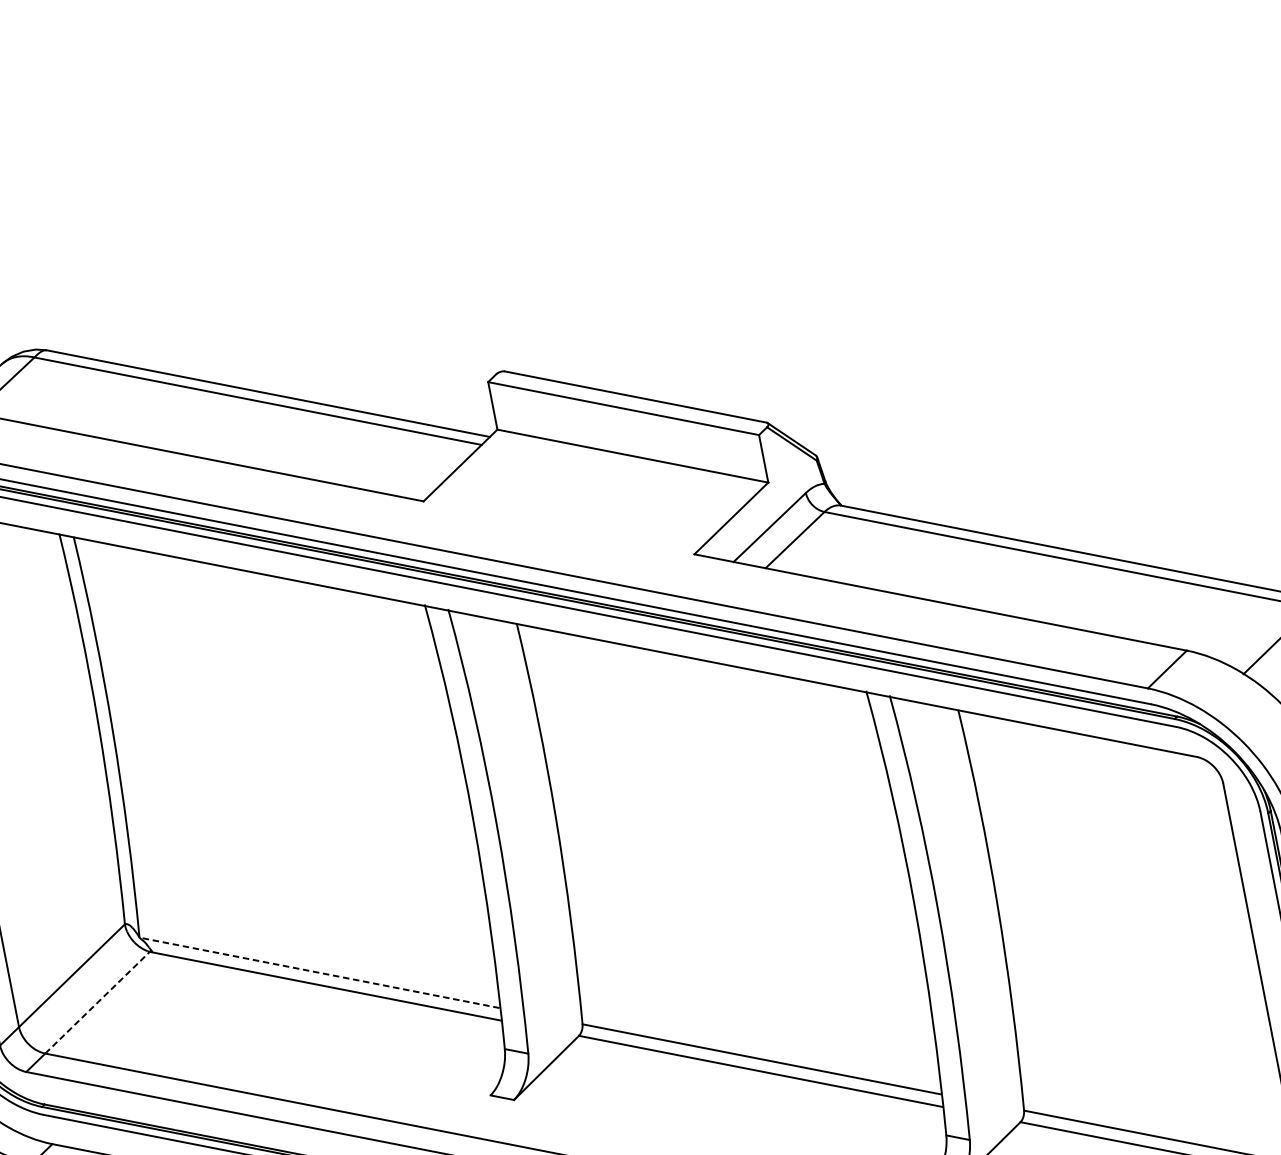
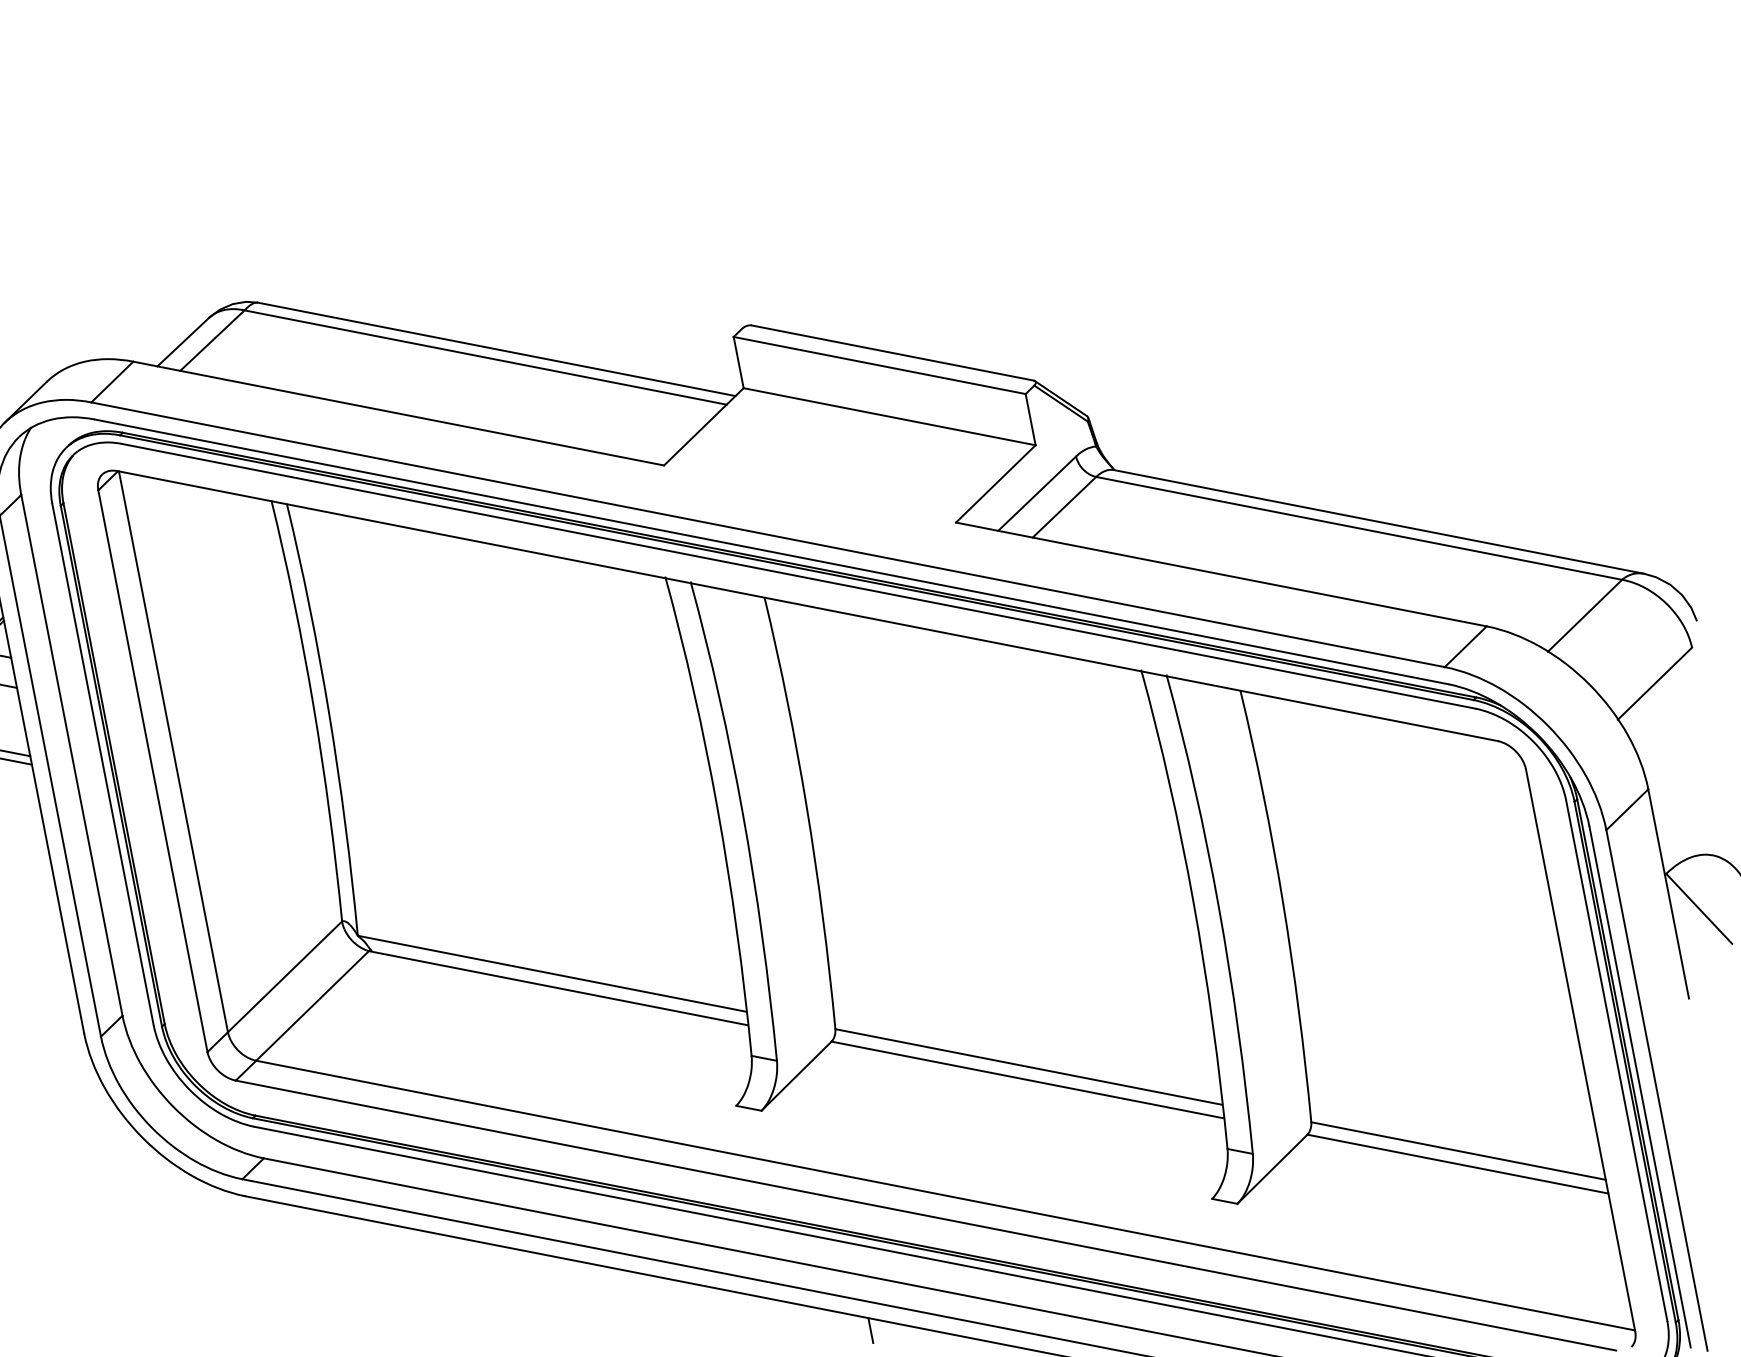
line: (319, 972) -> (551, 973), dashed -> solid
line: (97, 1002) -> (312, 1005), dashed -> solid

